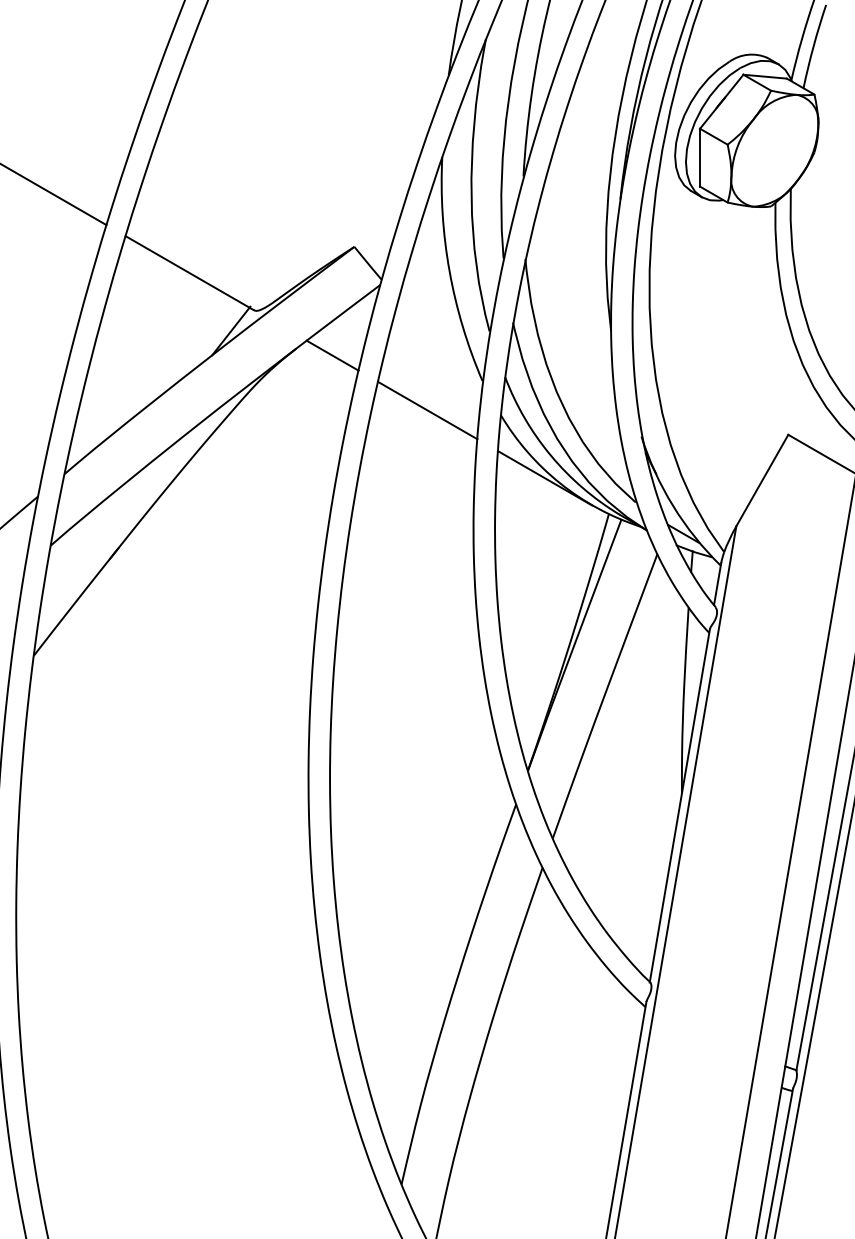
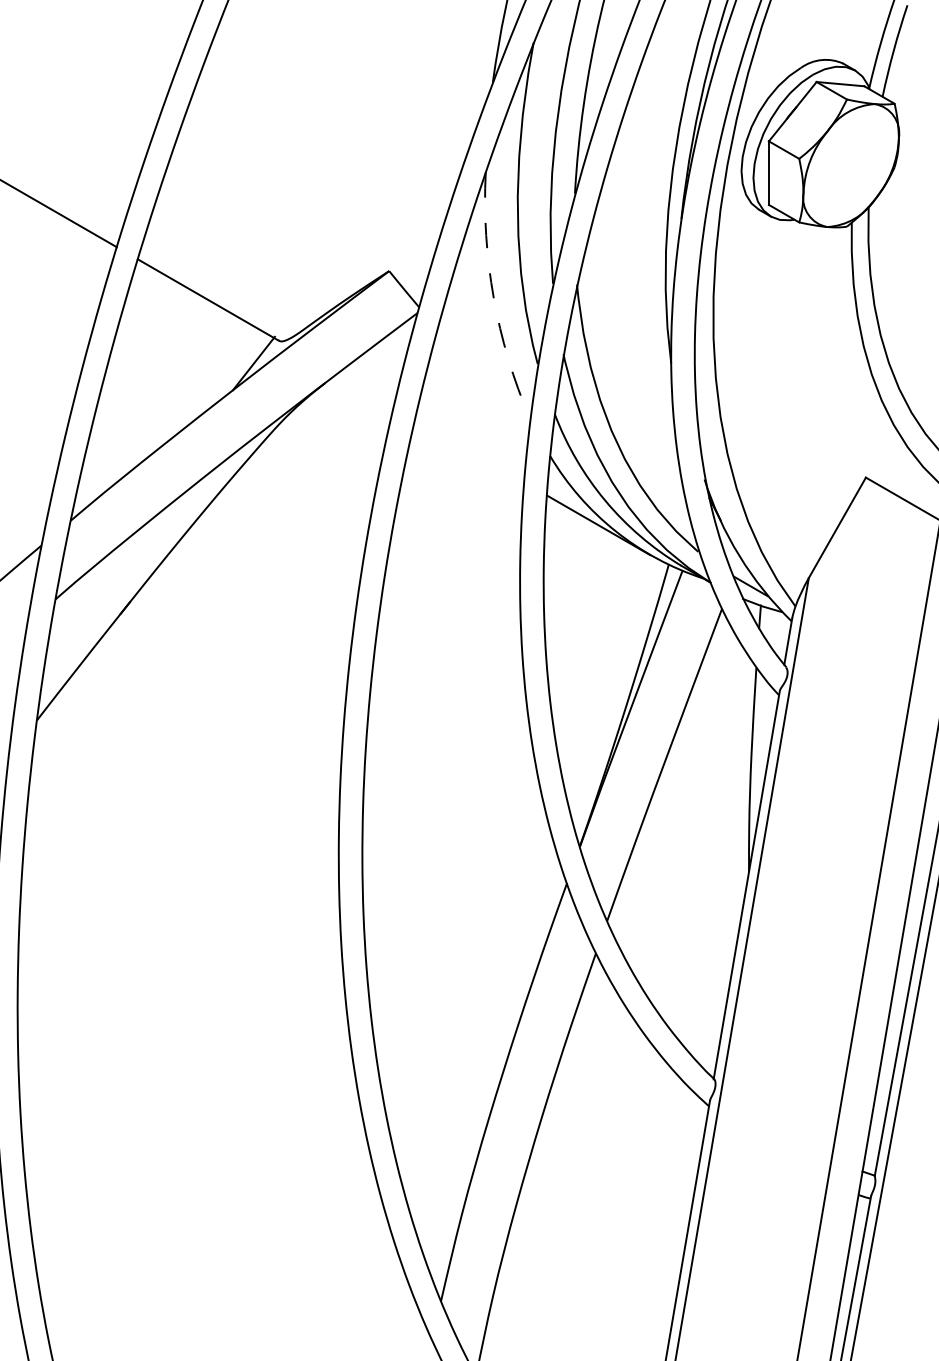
arc: (449, 270) -> (493, 297), solid -> dashed
line: (331, 355) -> (364, 390), removed
line: (427, 410) -> (469, 450), removed

